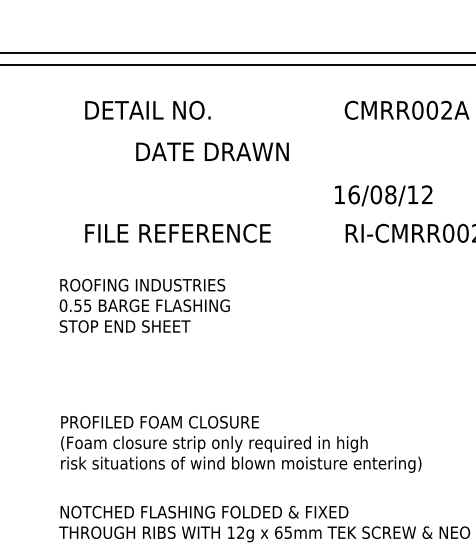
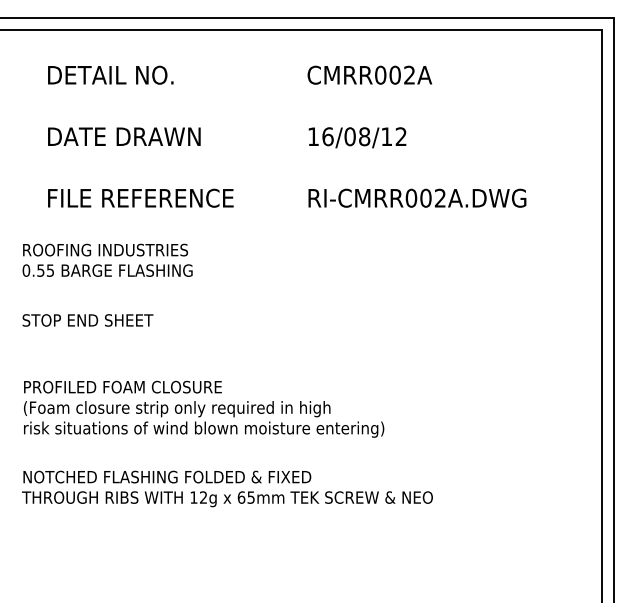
text: (212, 151) -> (124, 136), moved
text: (383, 195) -> (357, 137), moved
text: (124, 326) -> (87, 320), moved

